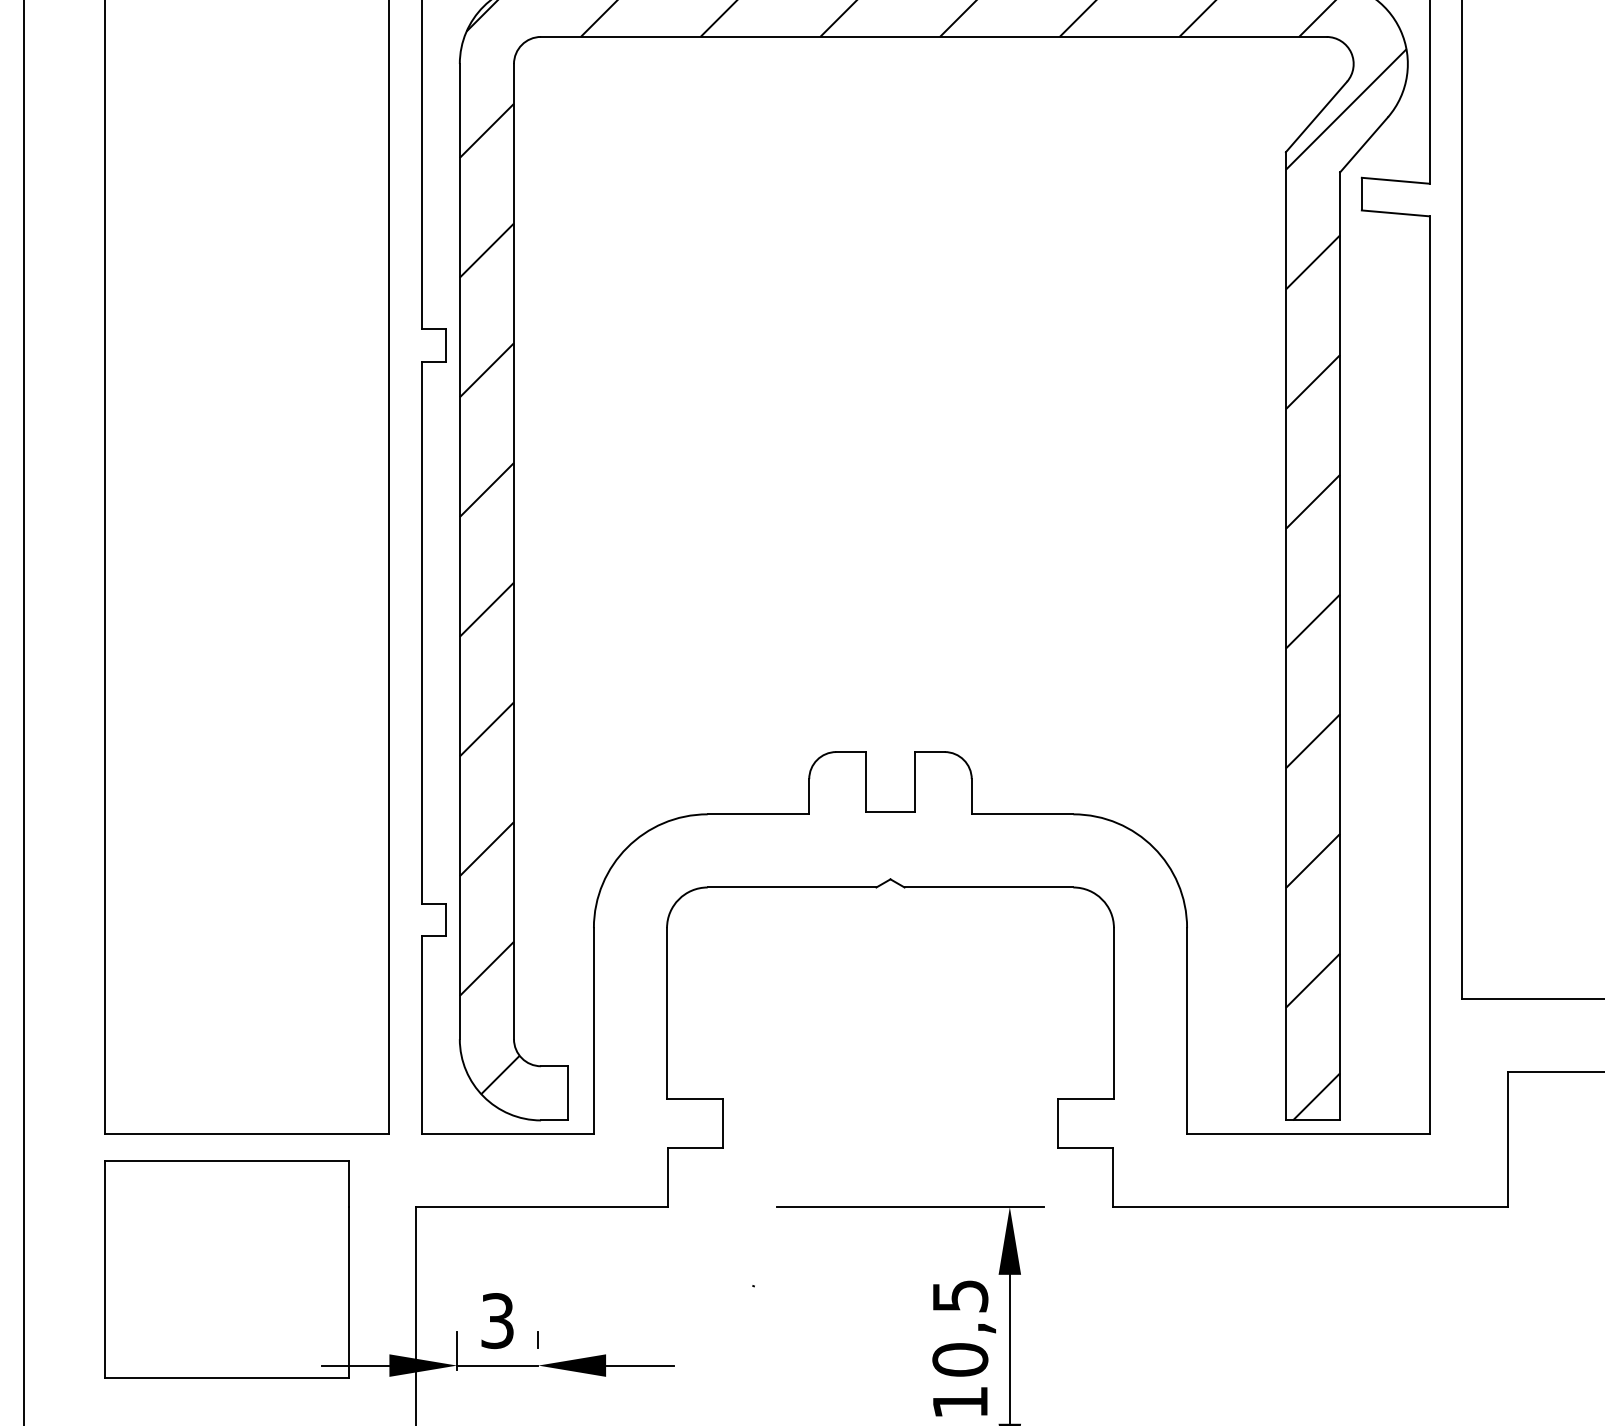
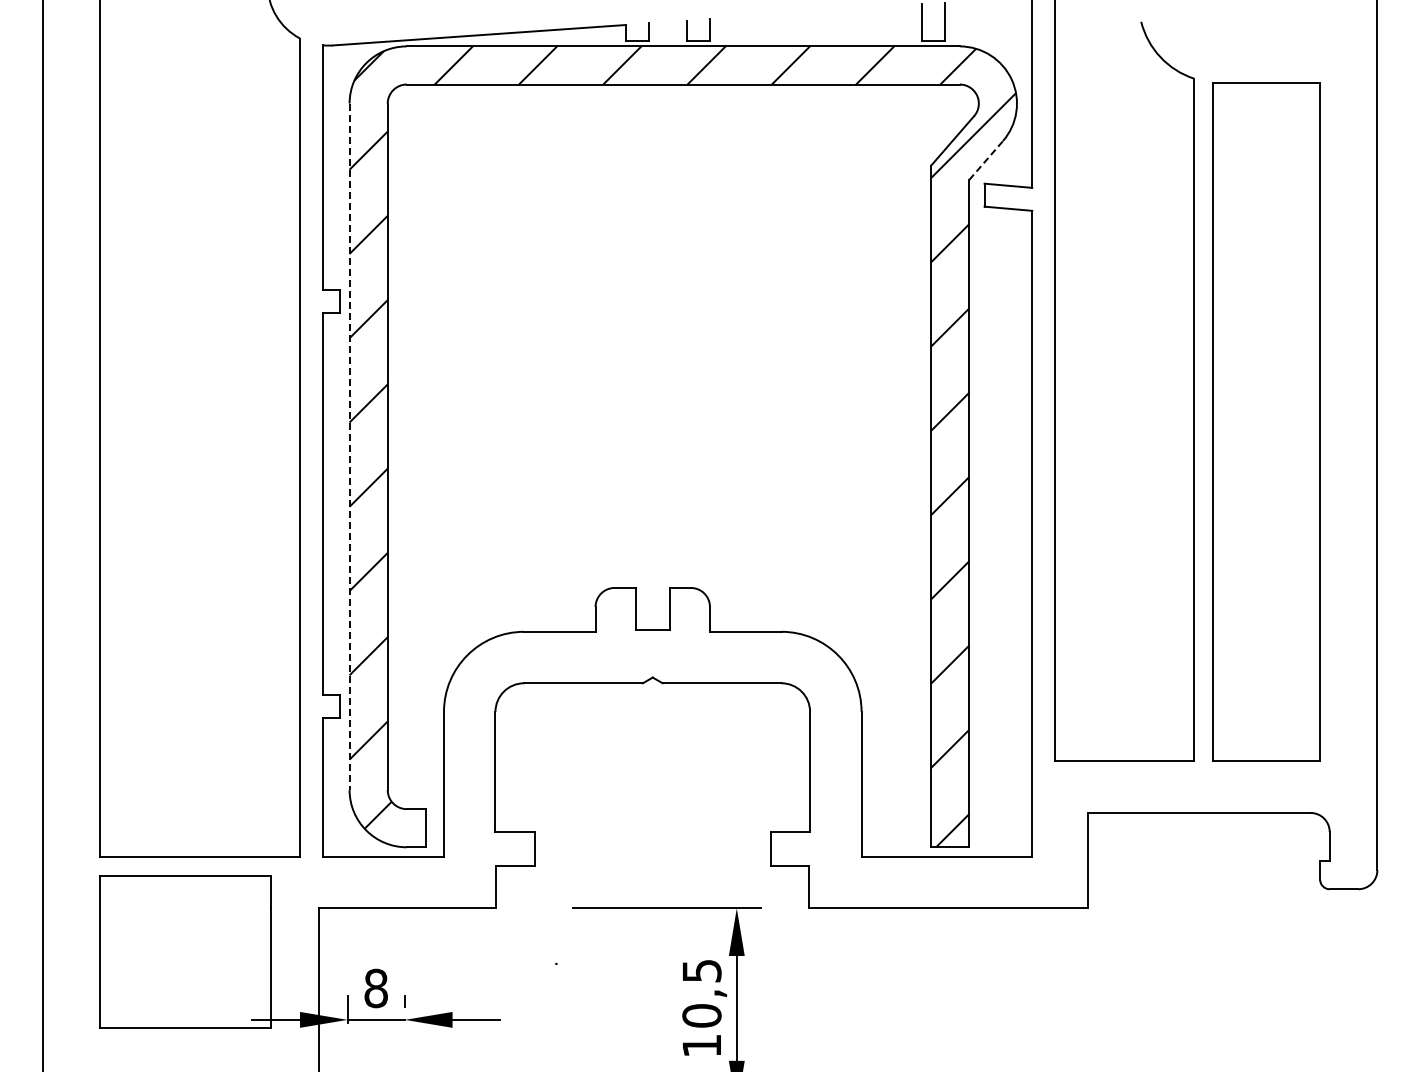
line: (1364, 144) -> (986, 160), solid -> dashed
line: (459, 552) -> (349, 447), solid -> dashed
text: (496, 1321) -> (375, 988), 3 -> 8

